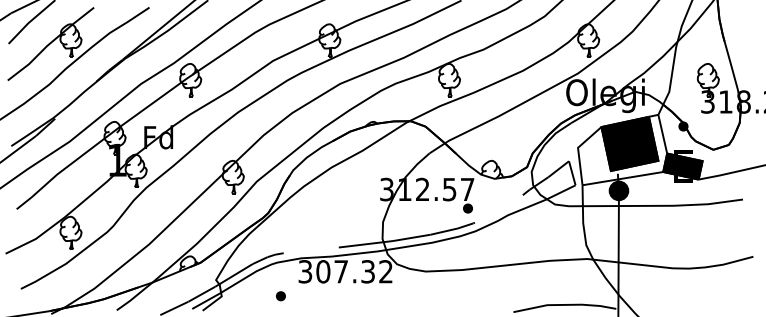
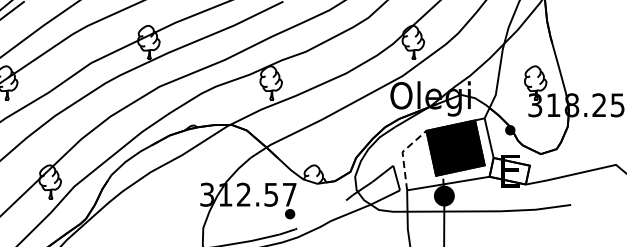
line: (578, 149) -> (403, 153), solid -> dashed
fill: (682, 166) -> (509, 171), removed

